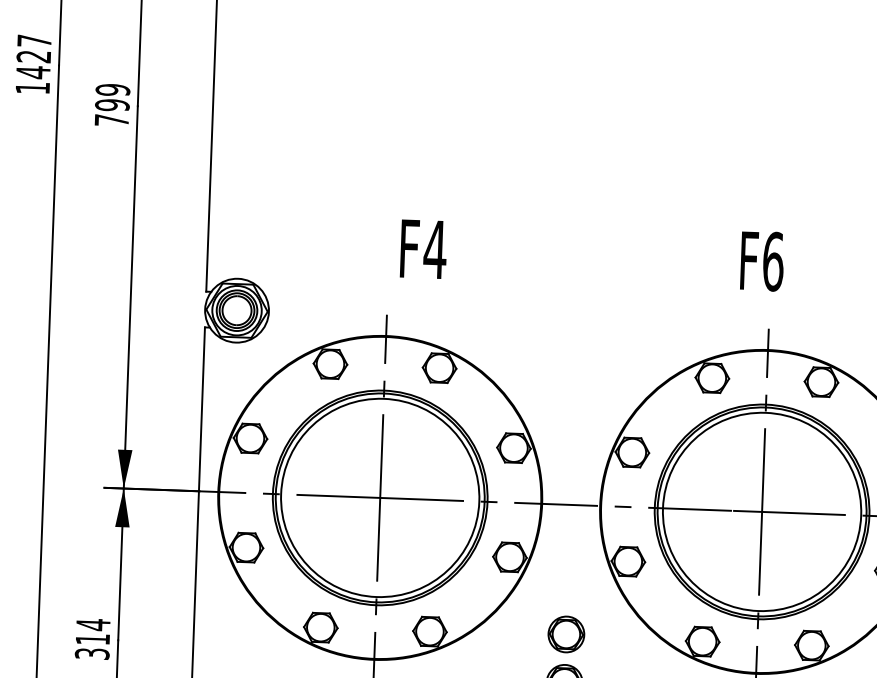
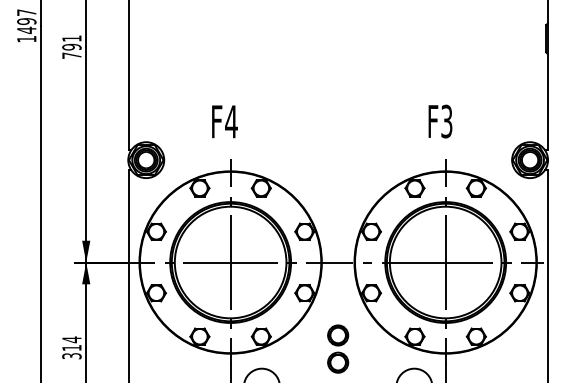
text: (33, 56) -> (26, 21), 1427 -> 1497
text: (112, 89) -> (71, 38), 799 -> 791
text: (422, 248) -> (224, 121), moved
text: (772, 261) -> (446, 121), F6 -> F3

